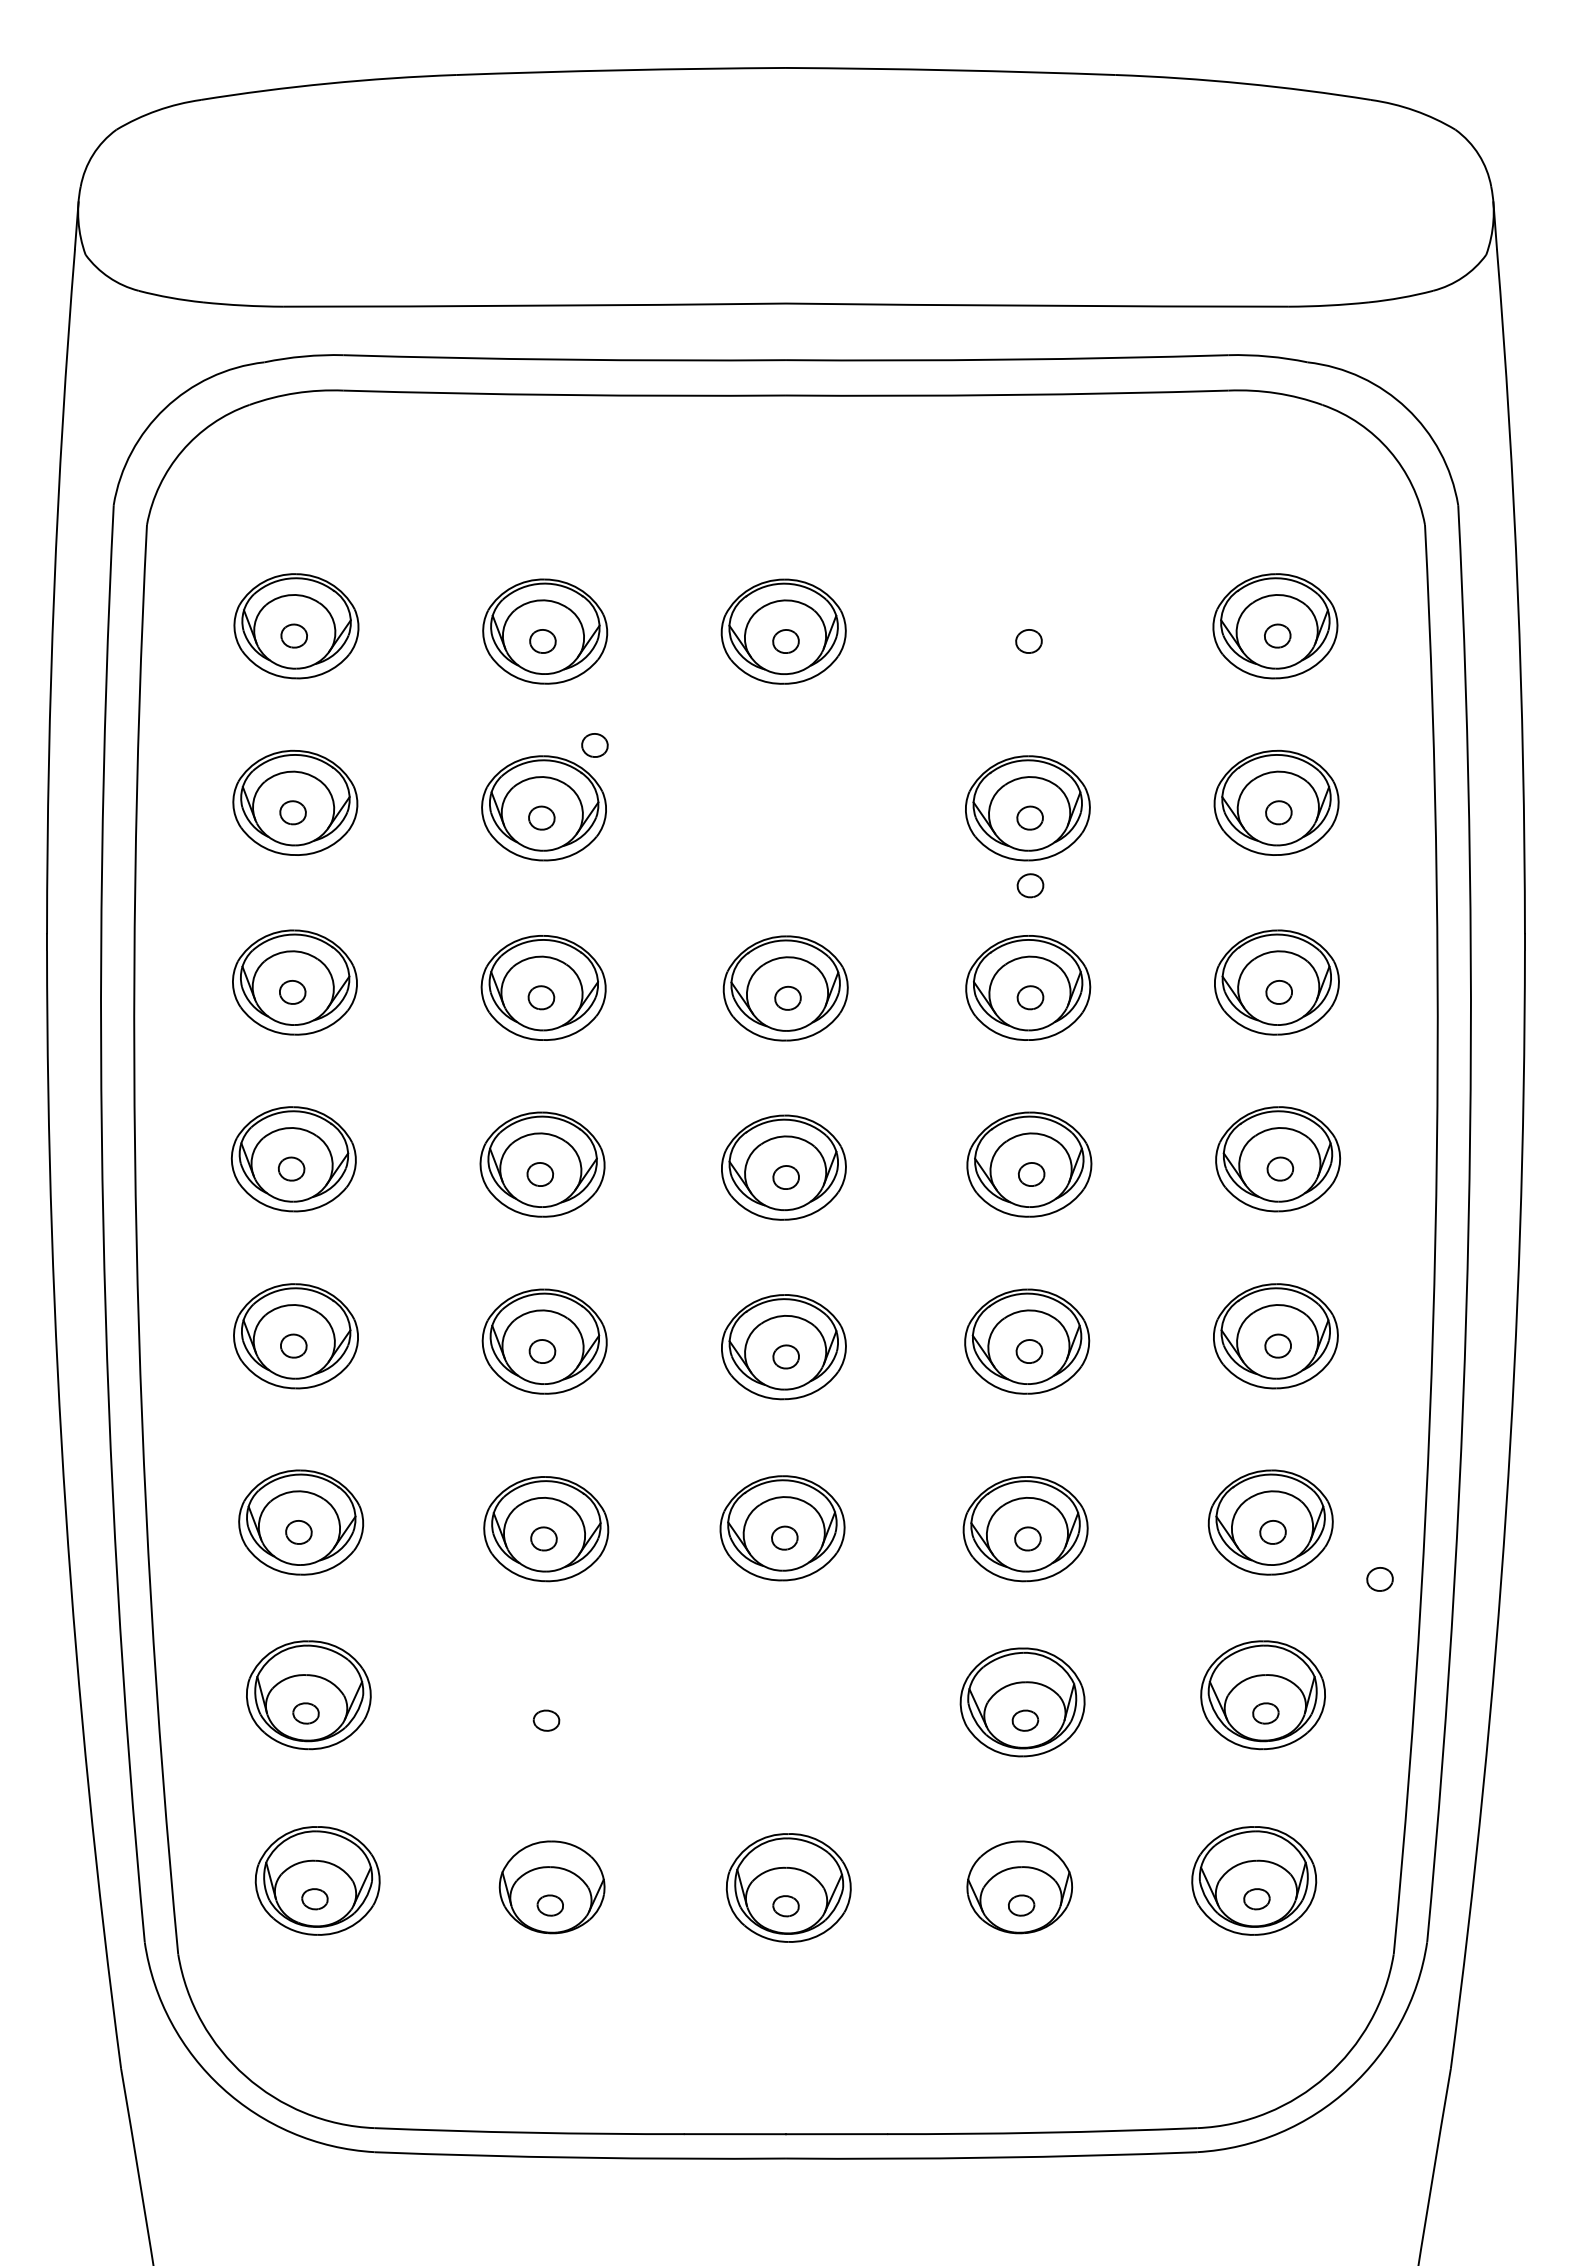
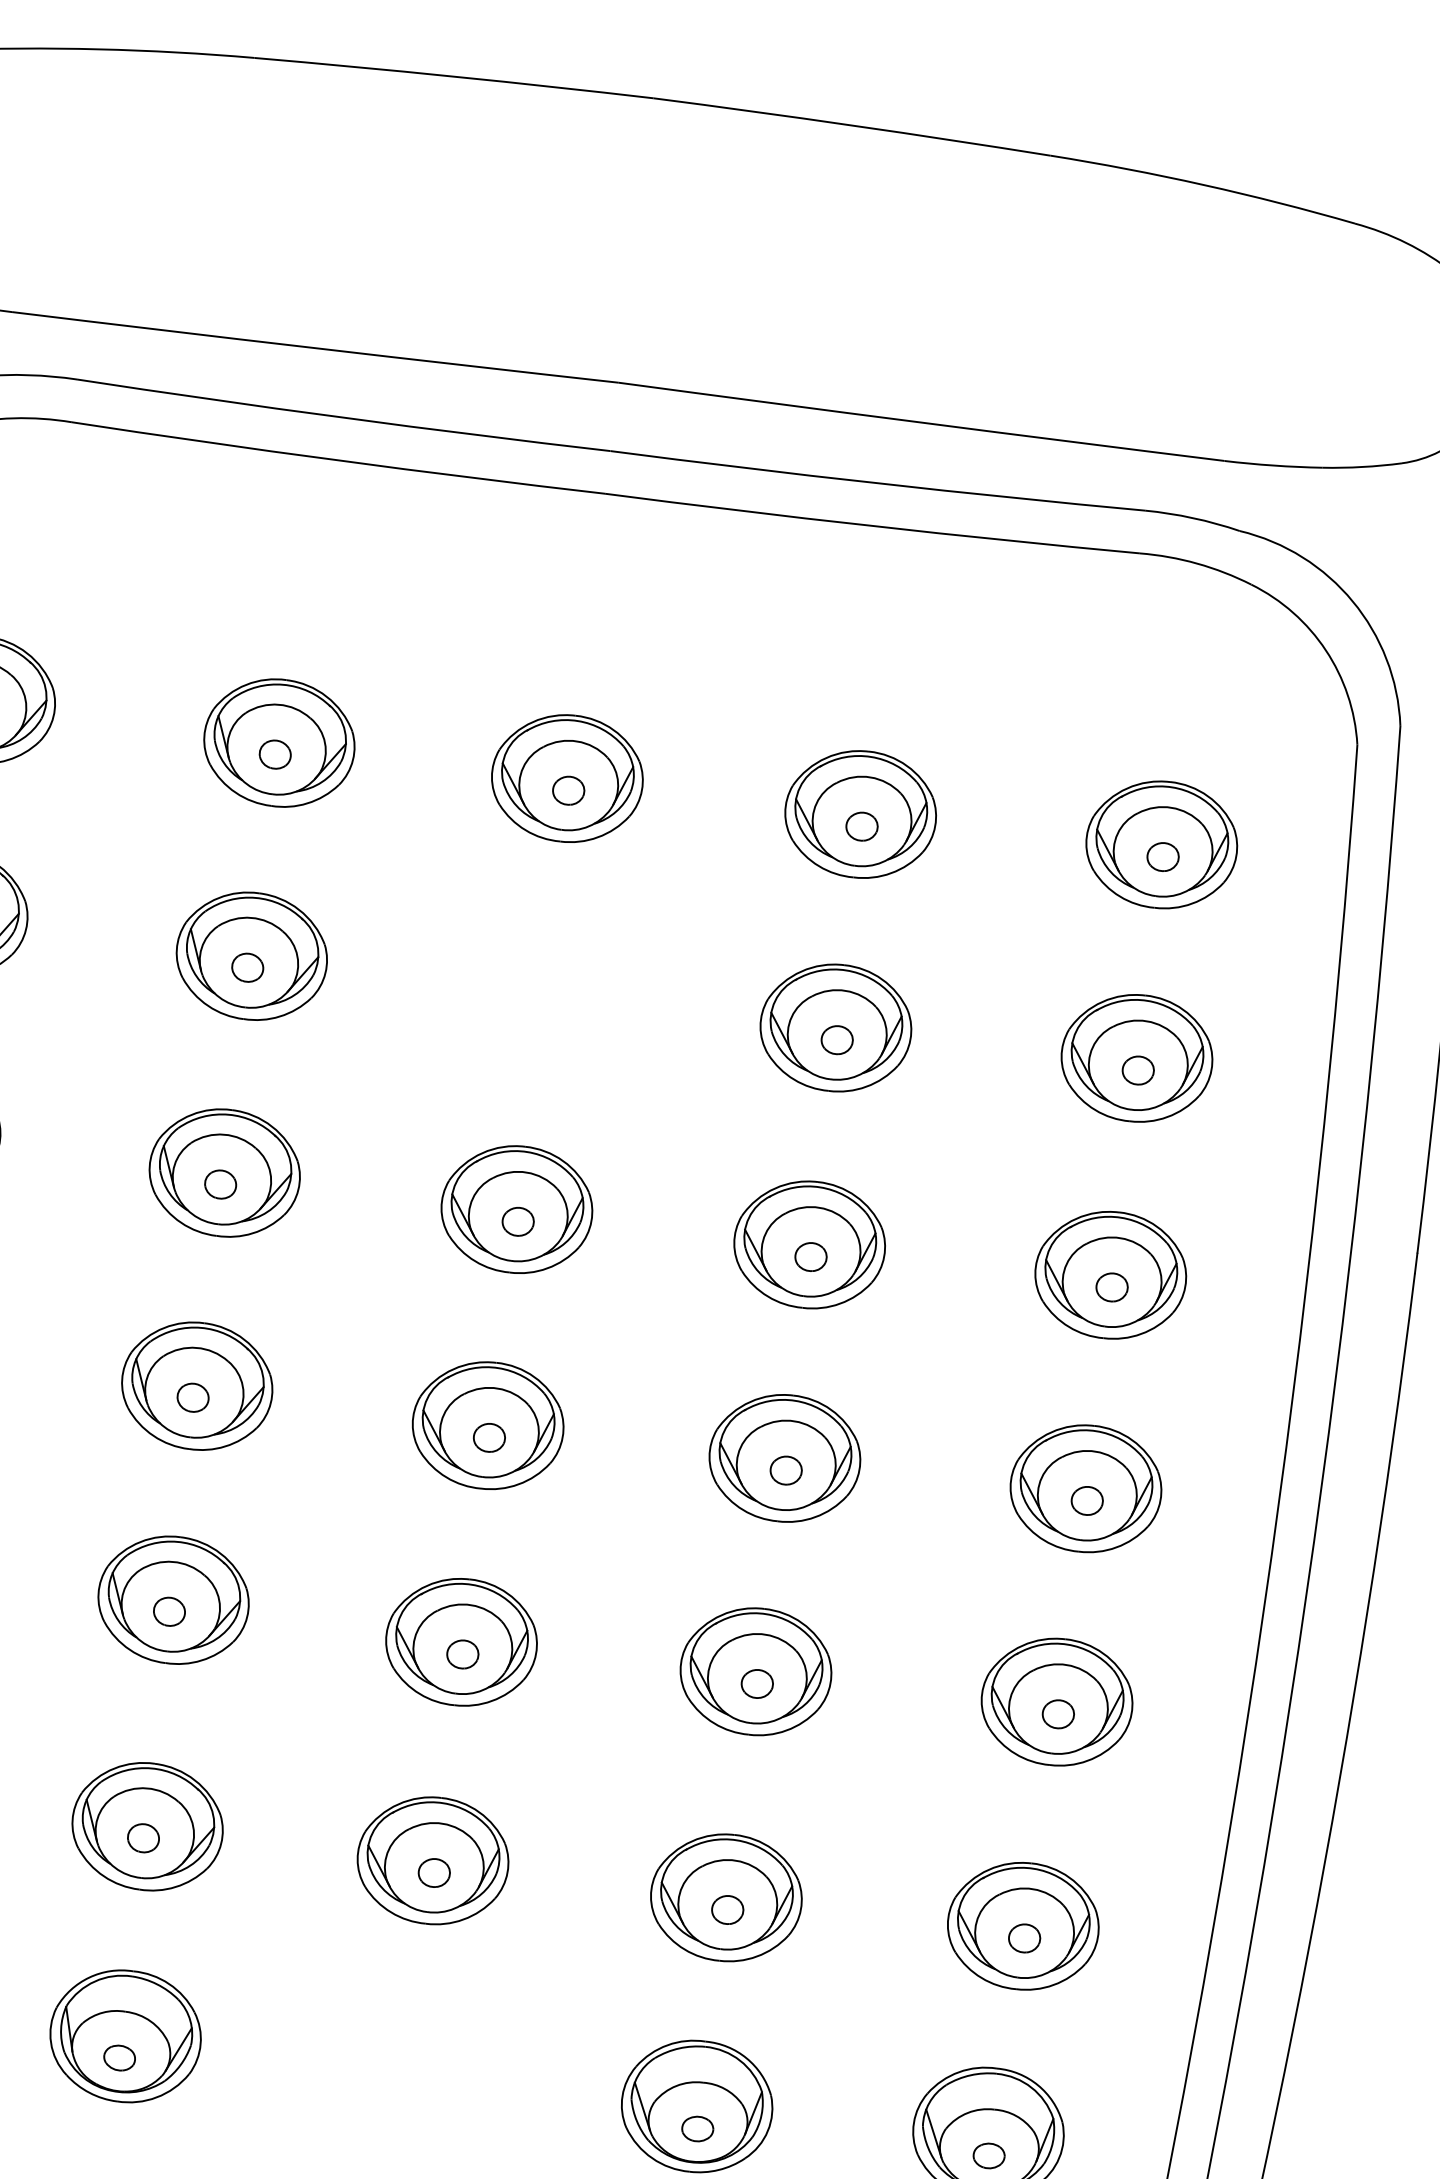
part: (1026, 631) -> (860, 814), added
part: (594, 745) -> (322, 887), removed
part: (1030, 885) -> (827, 1121), removed
part: (1379, 1579) -> (1146, 2011), removed
part: (549, 1702) -> (125, 2036), added

